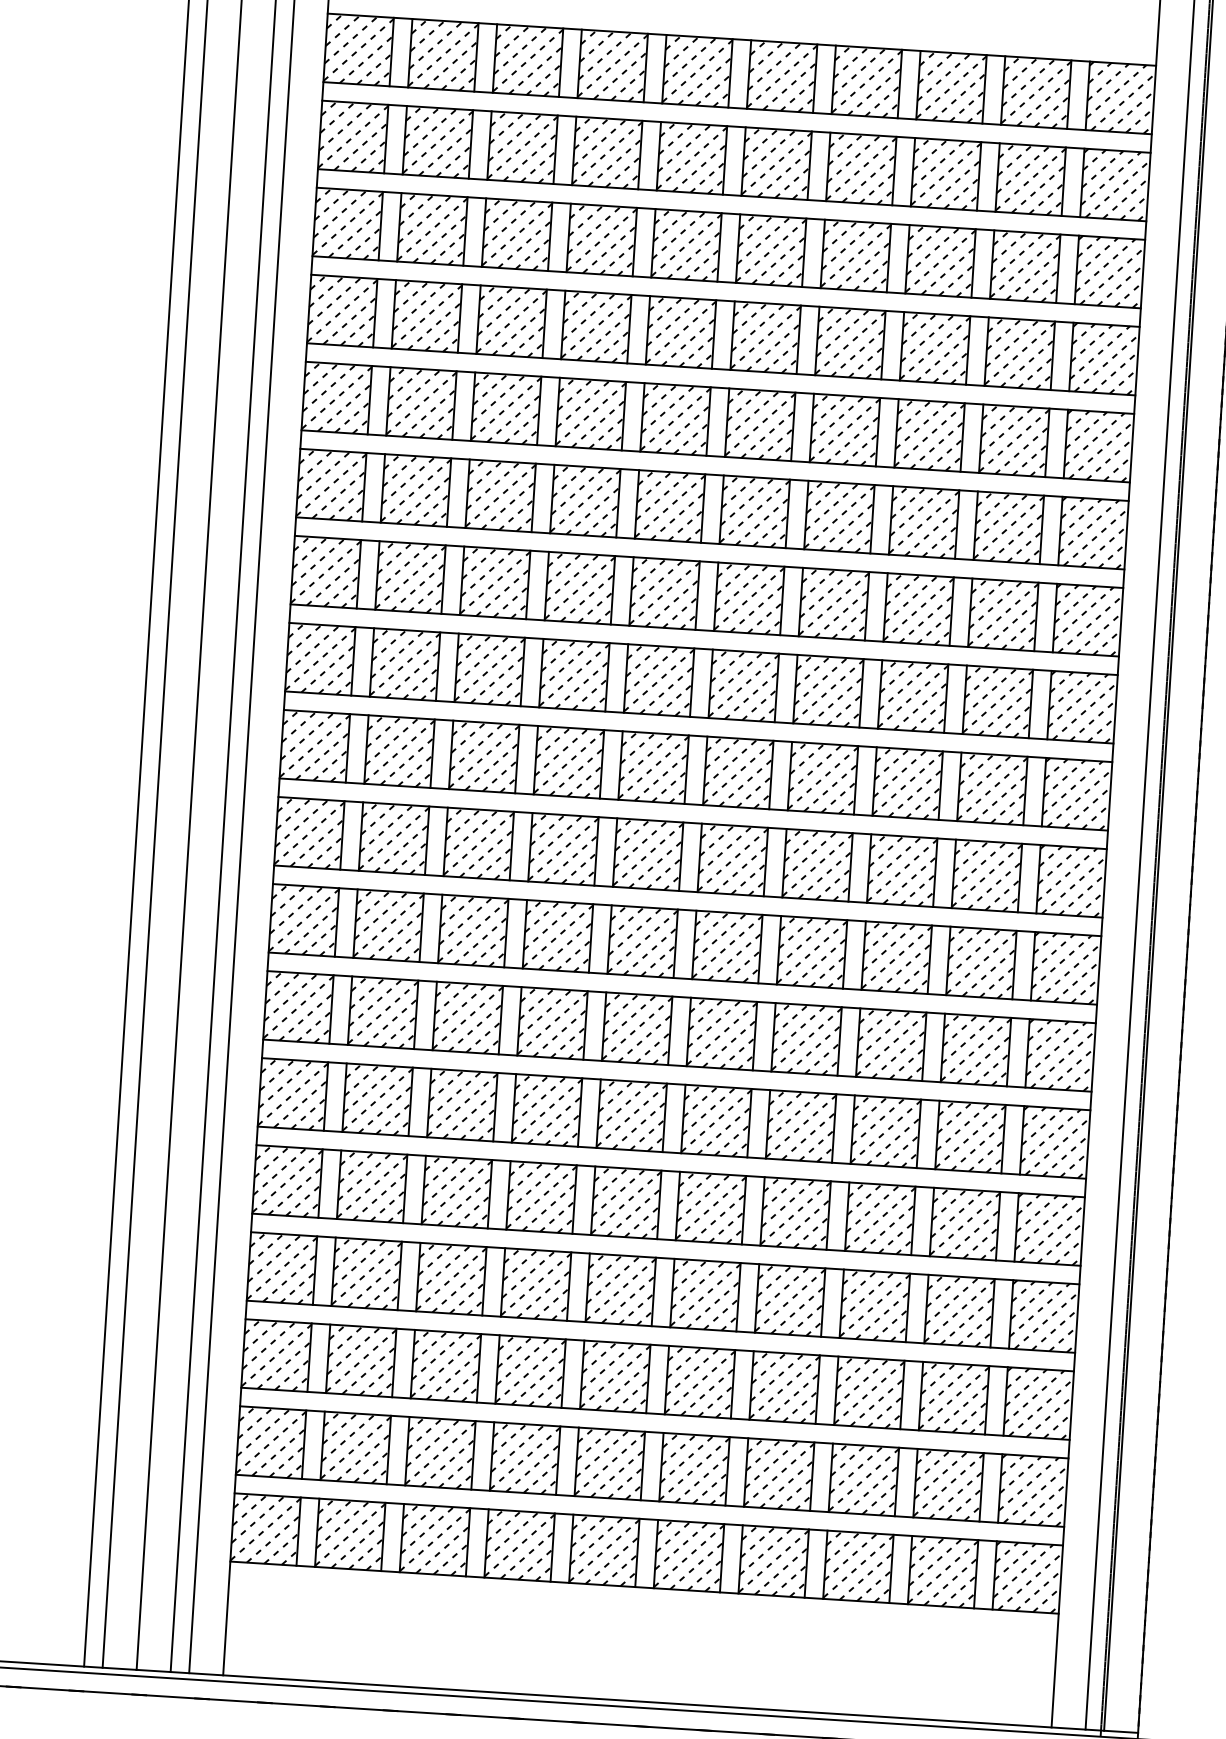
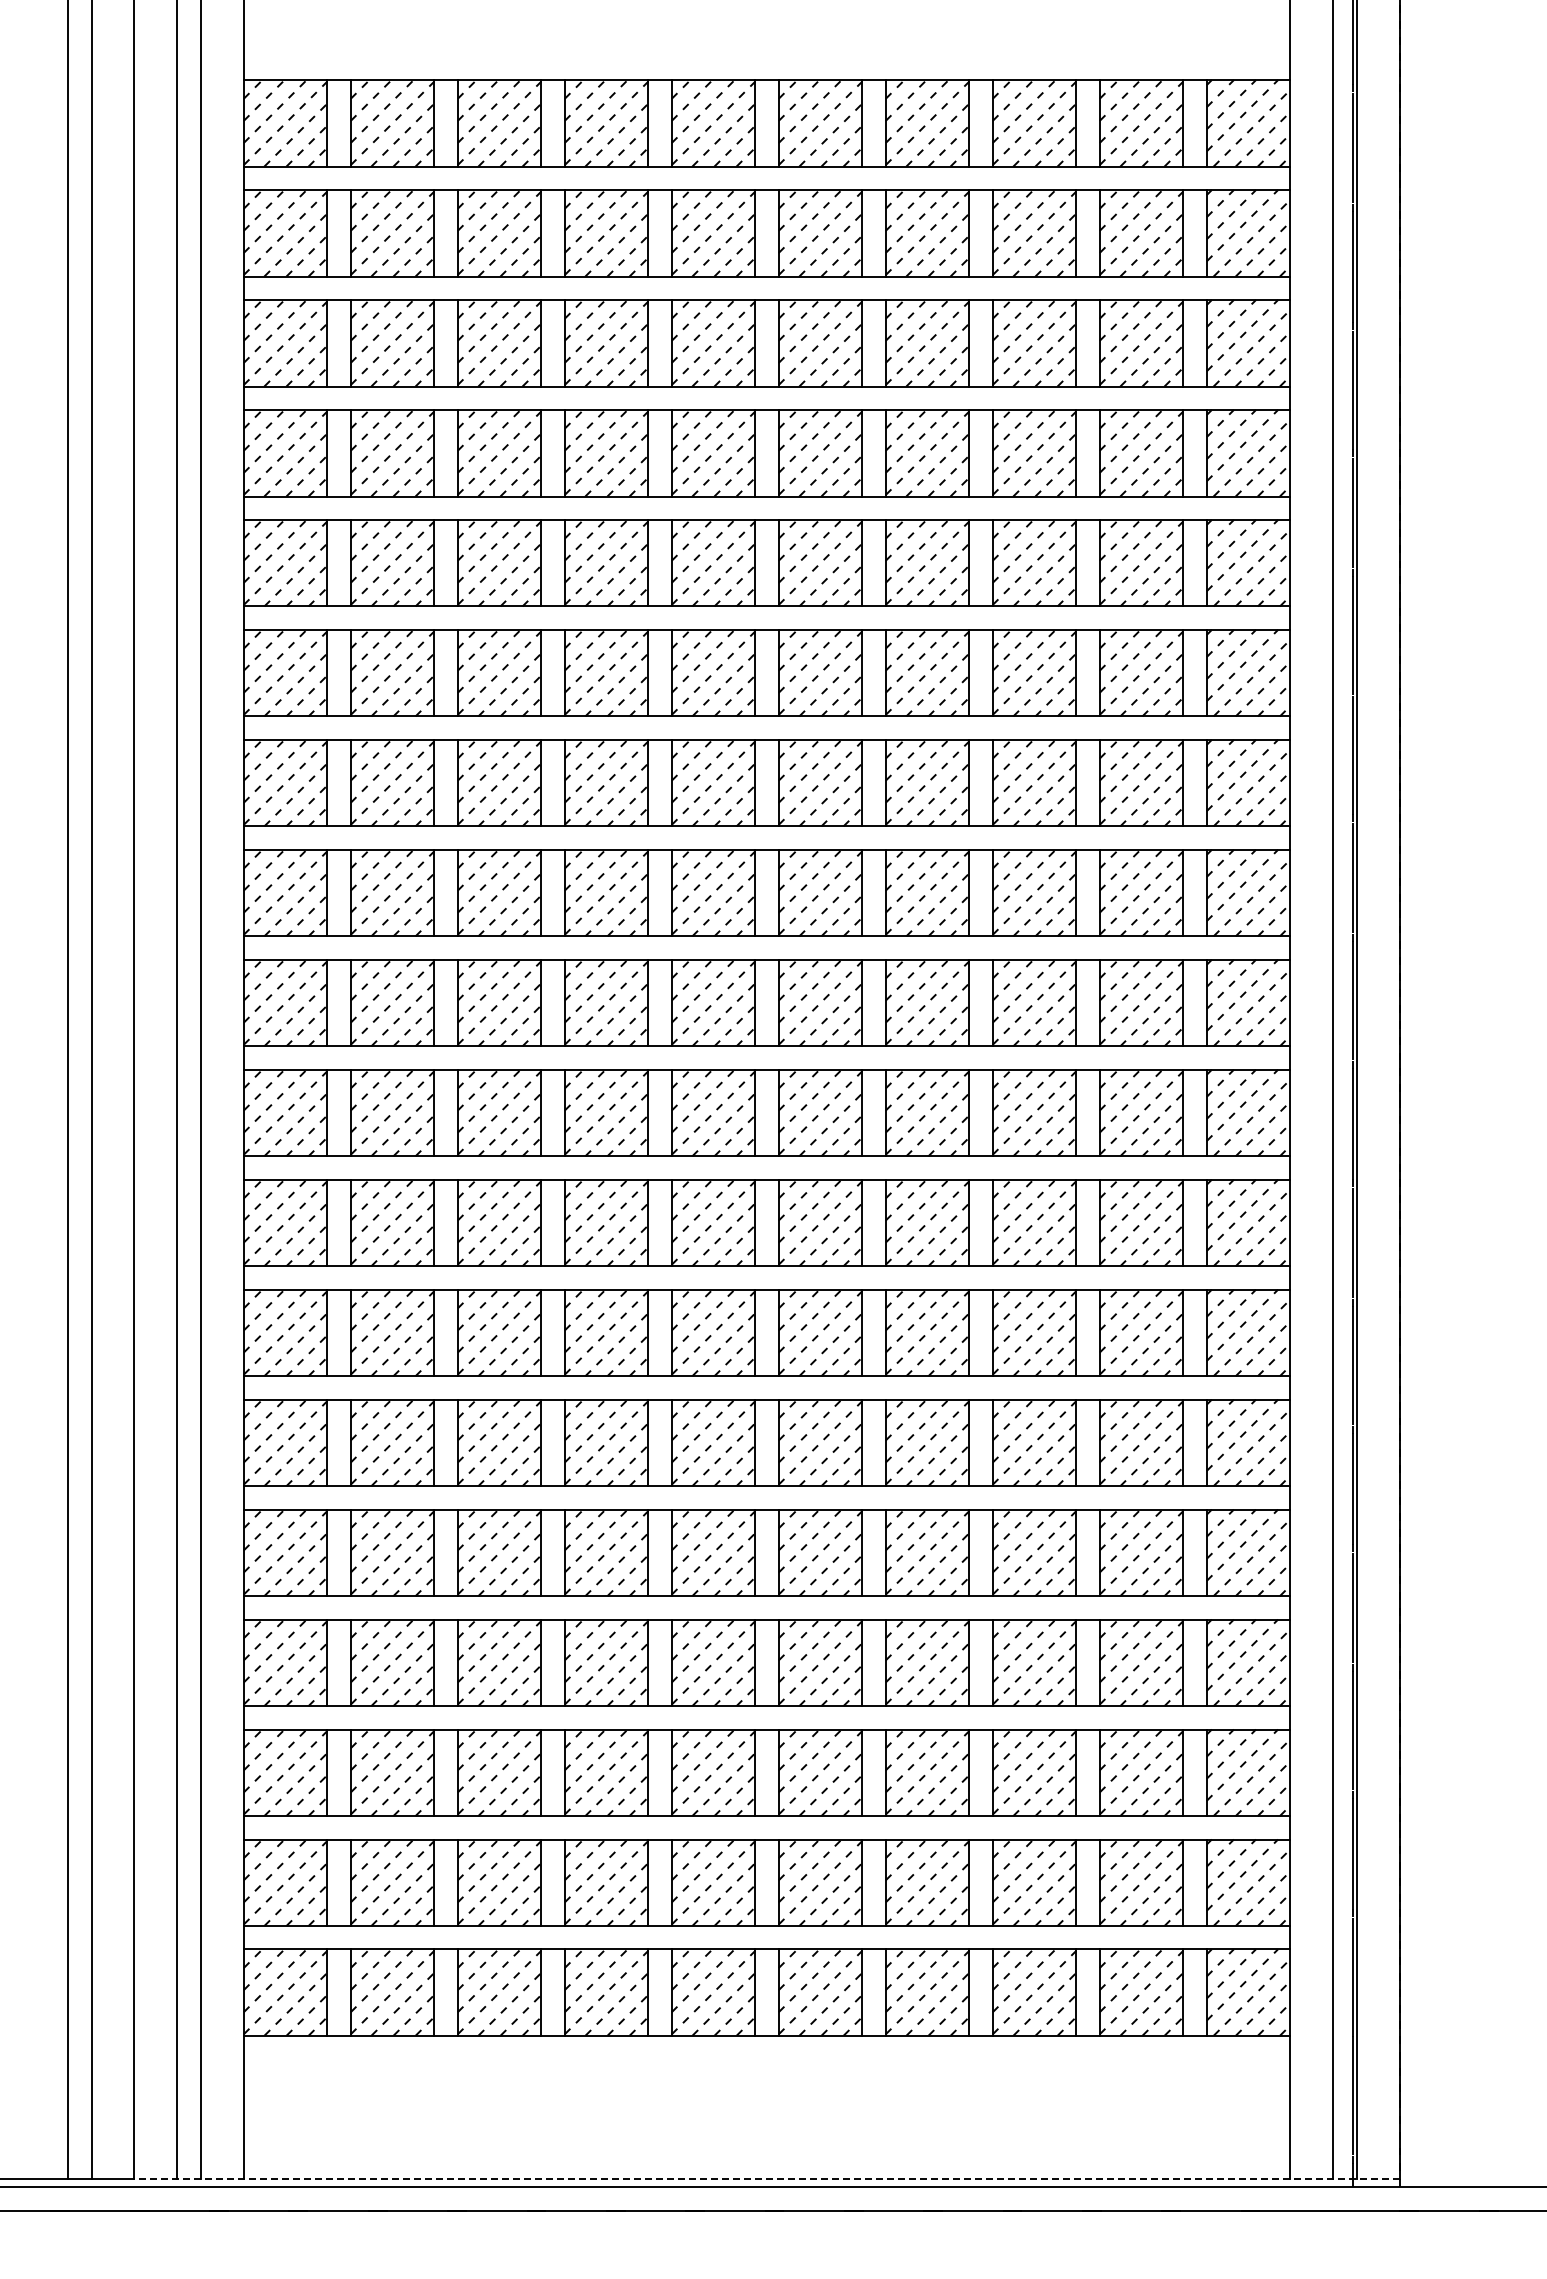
line: (637, 1701) -> (767, 2179), solid -> dashed

